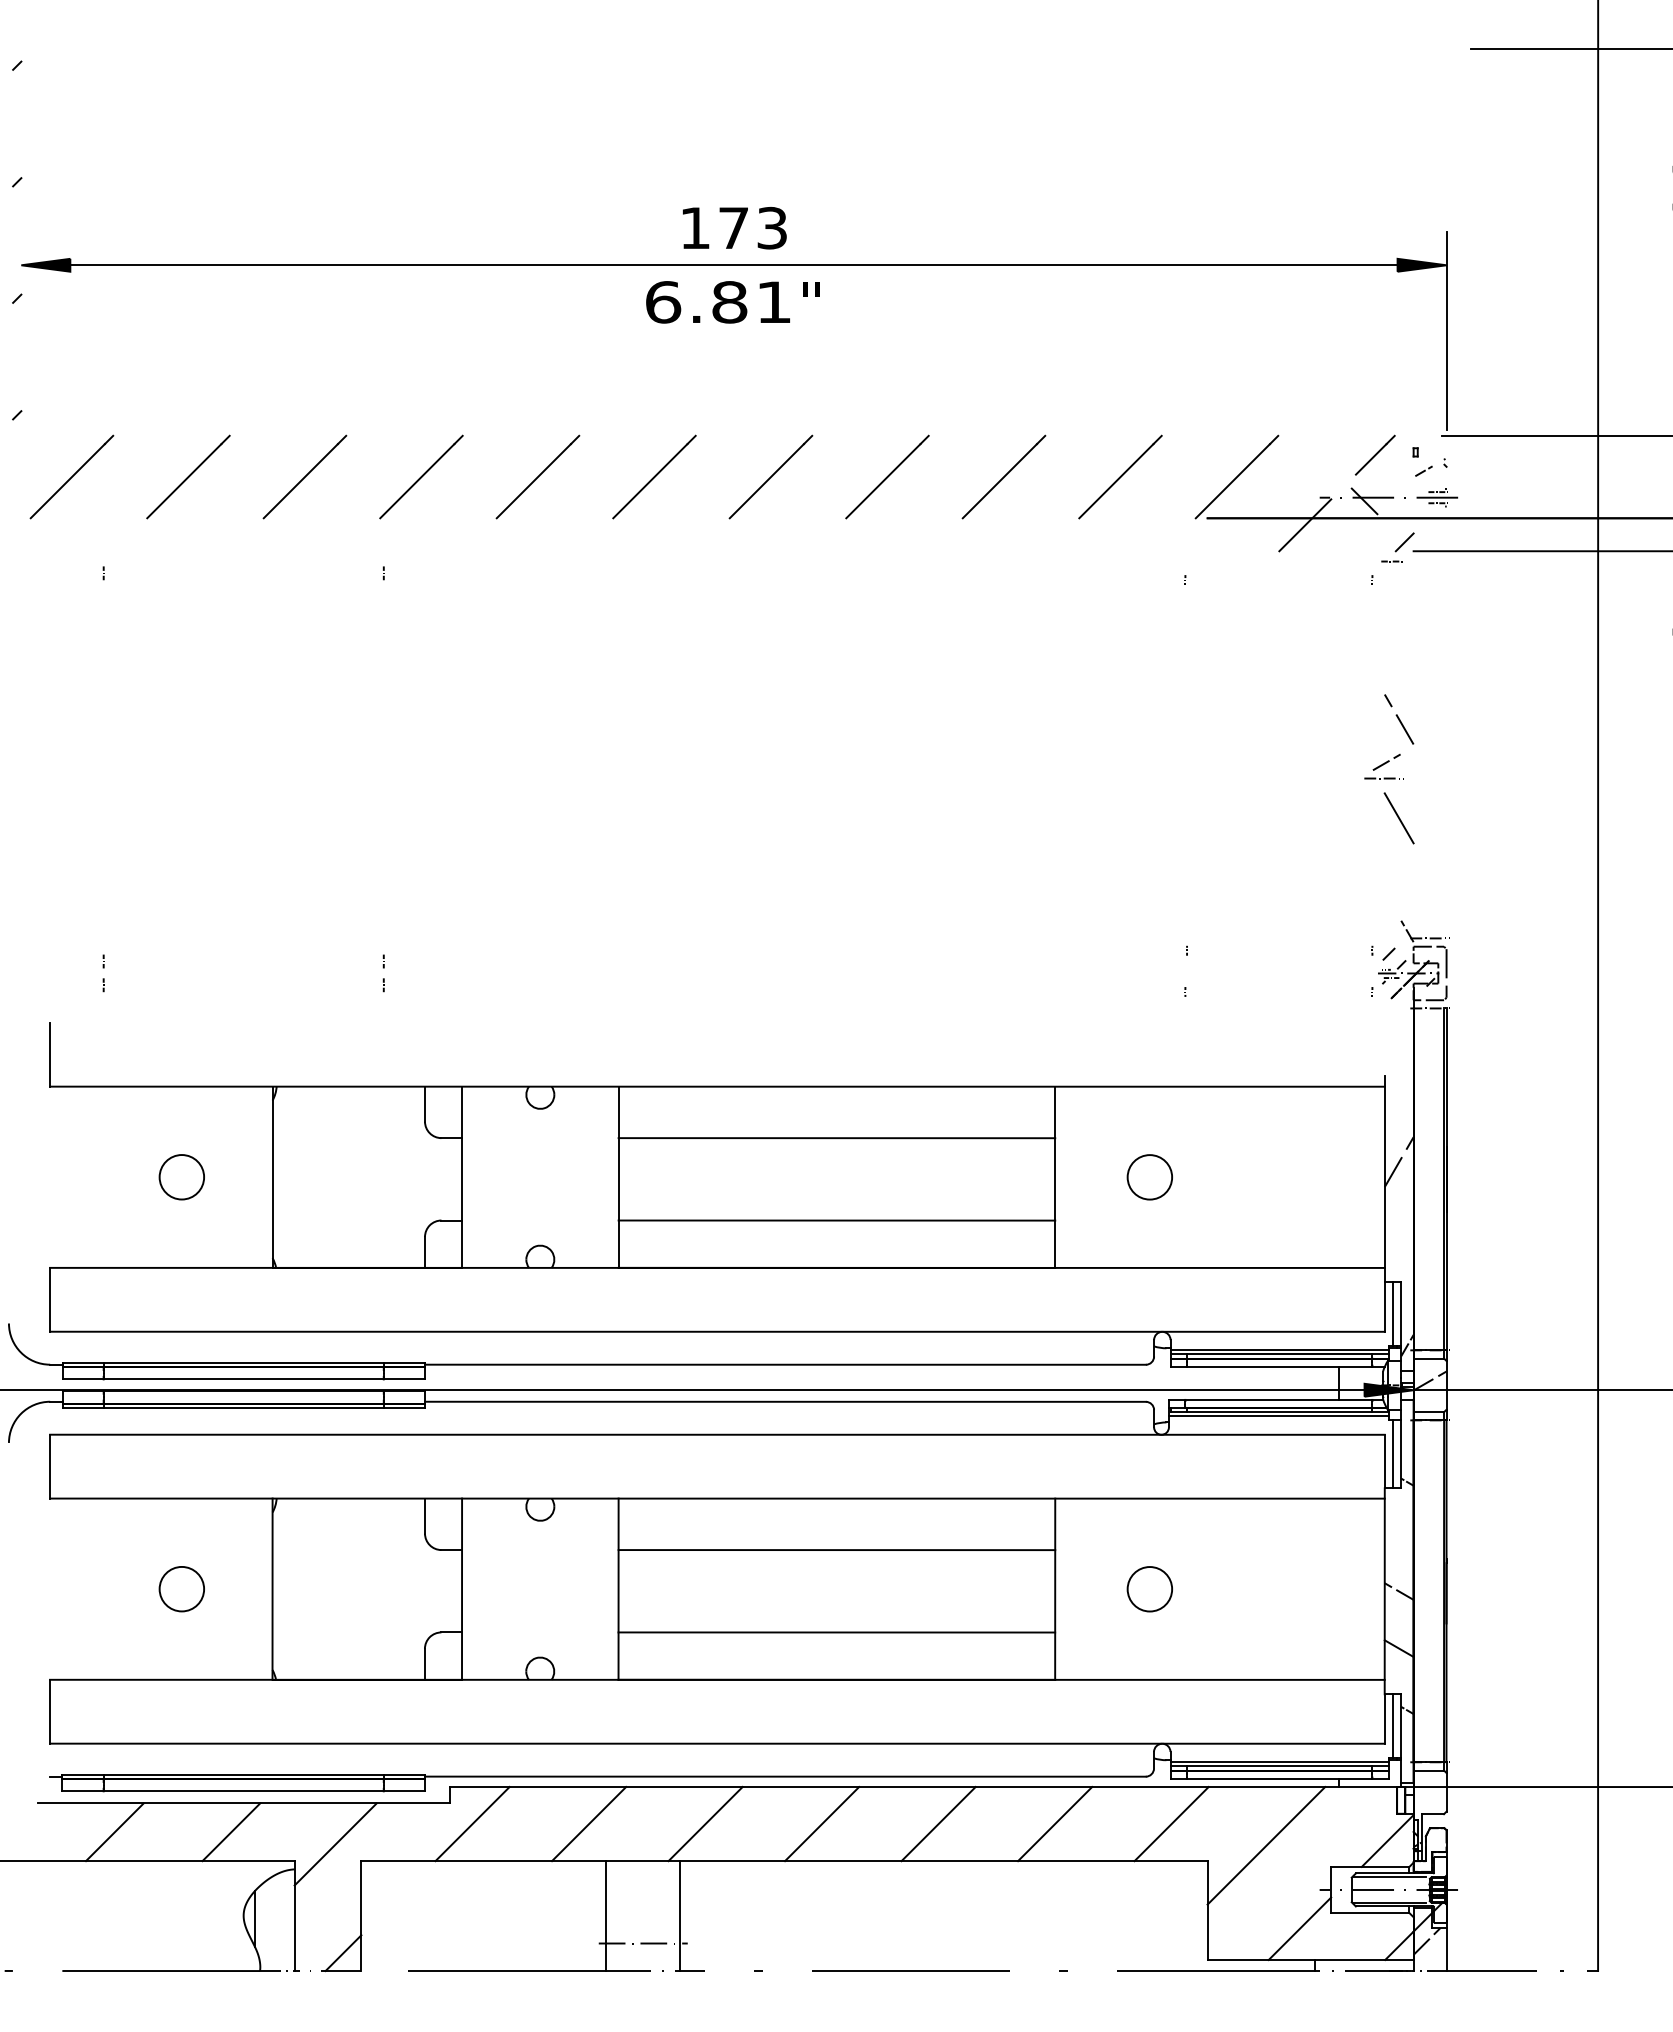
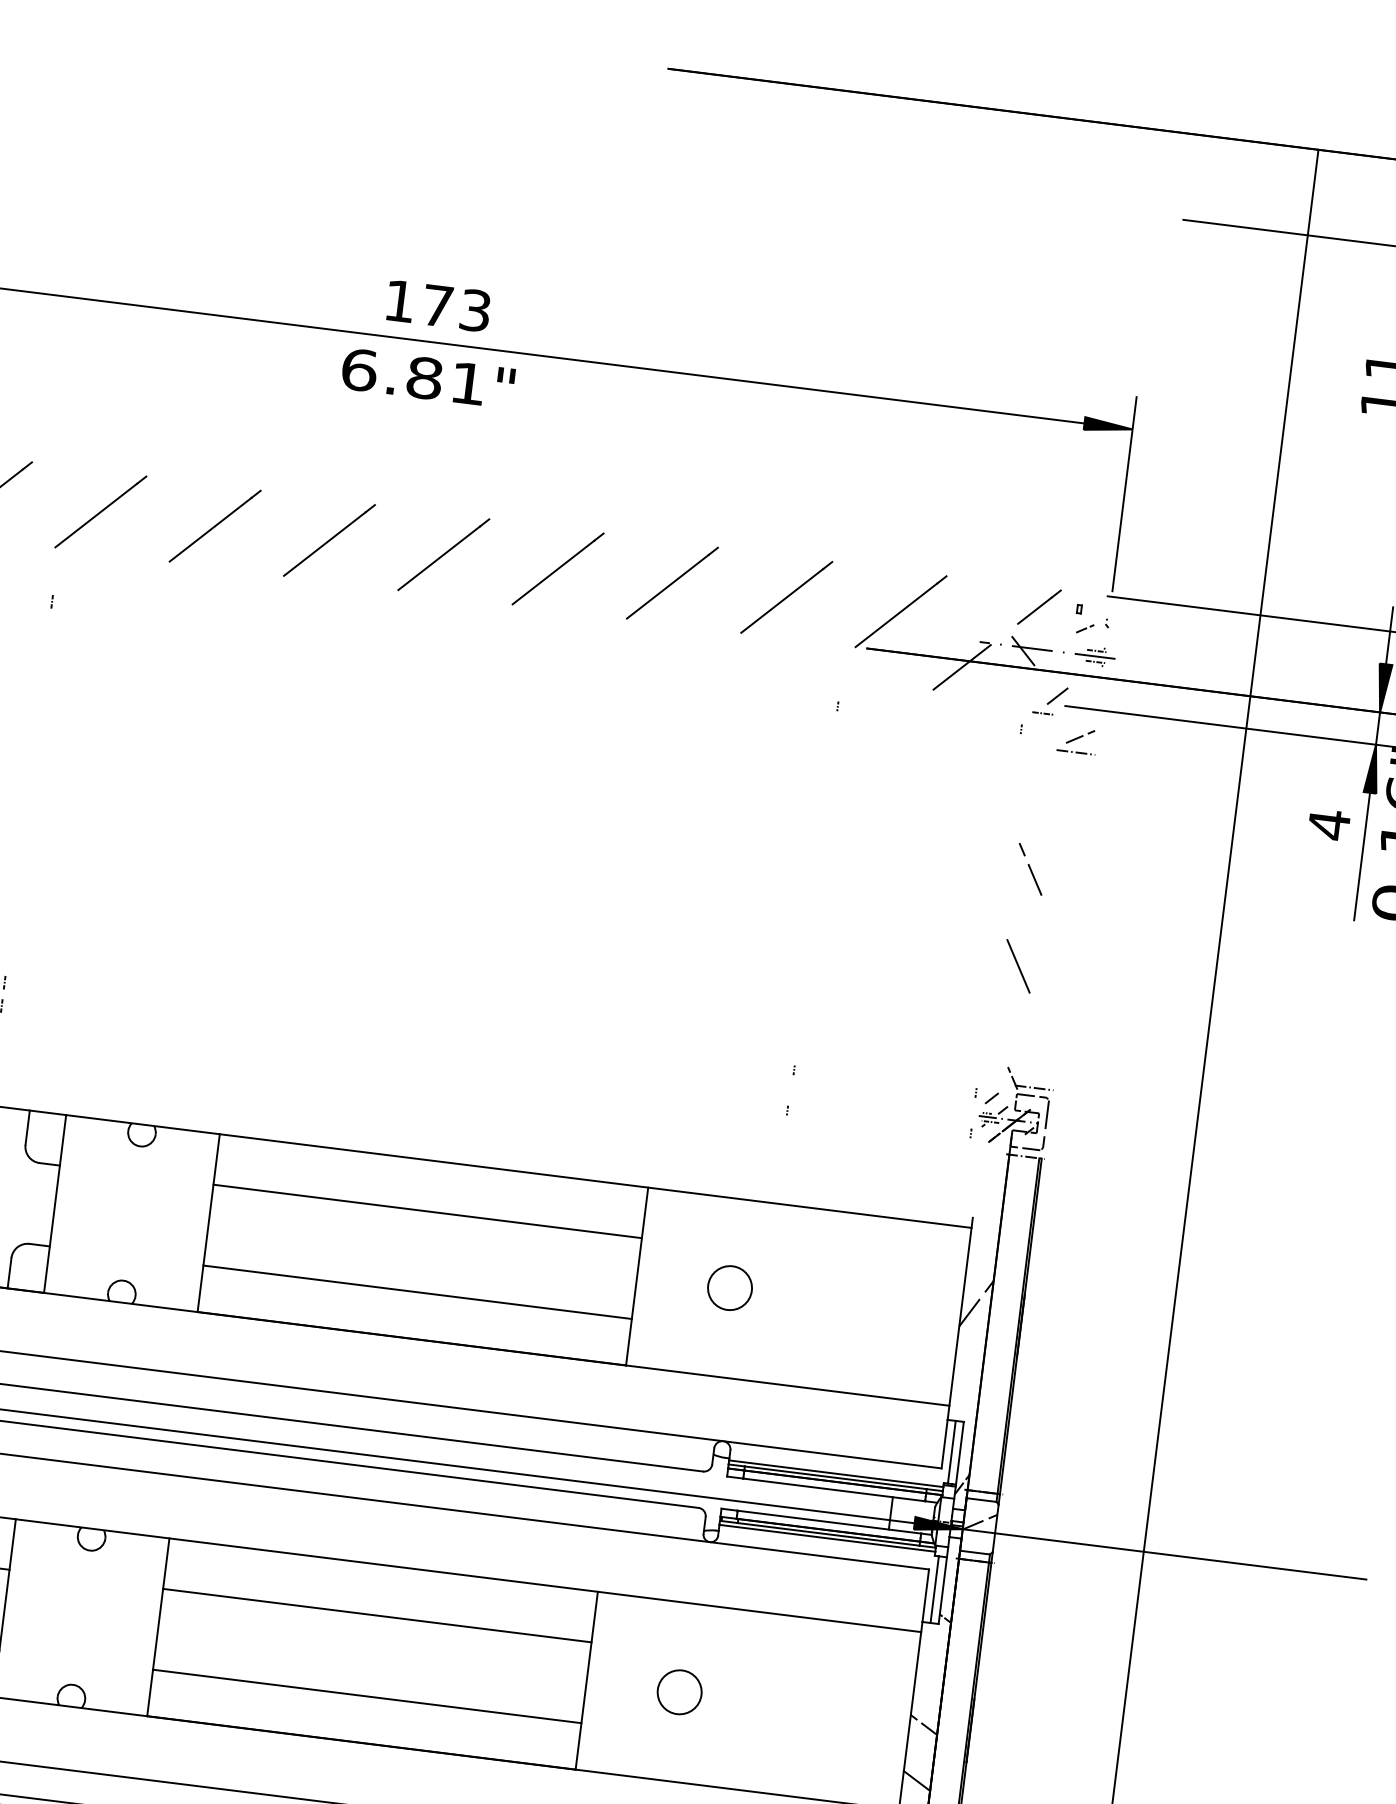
part: (1383, 766) -> (1076, 740), moved

